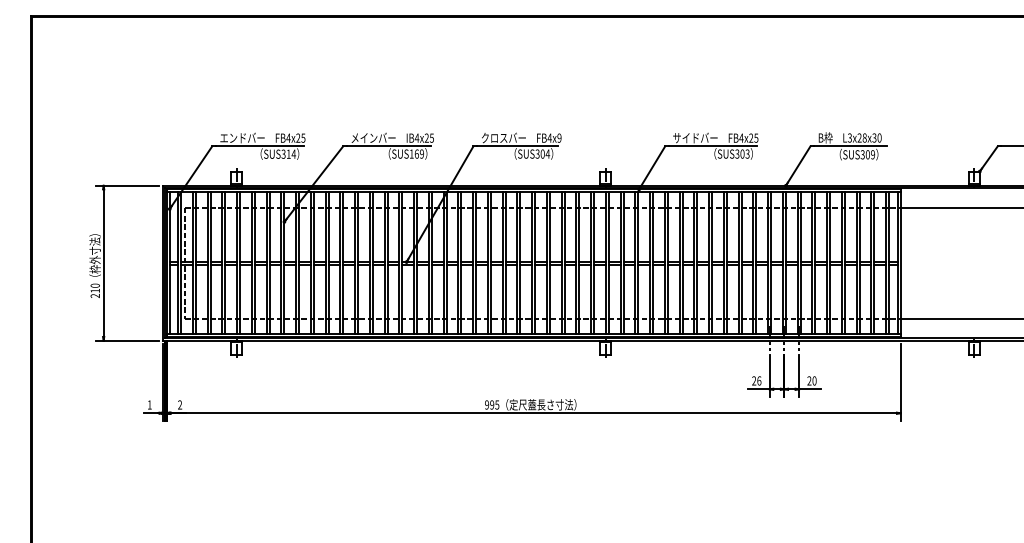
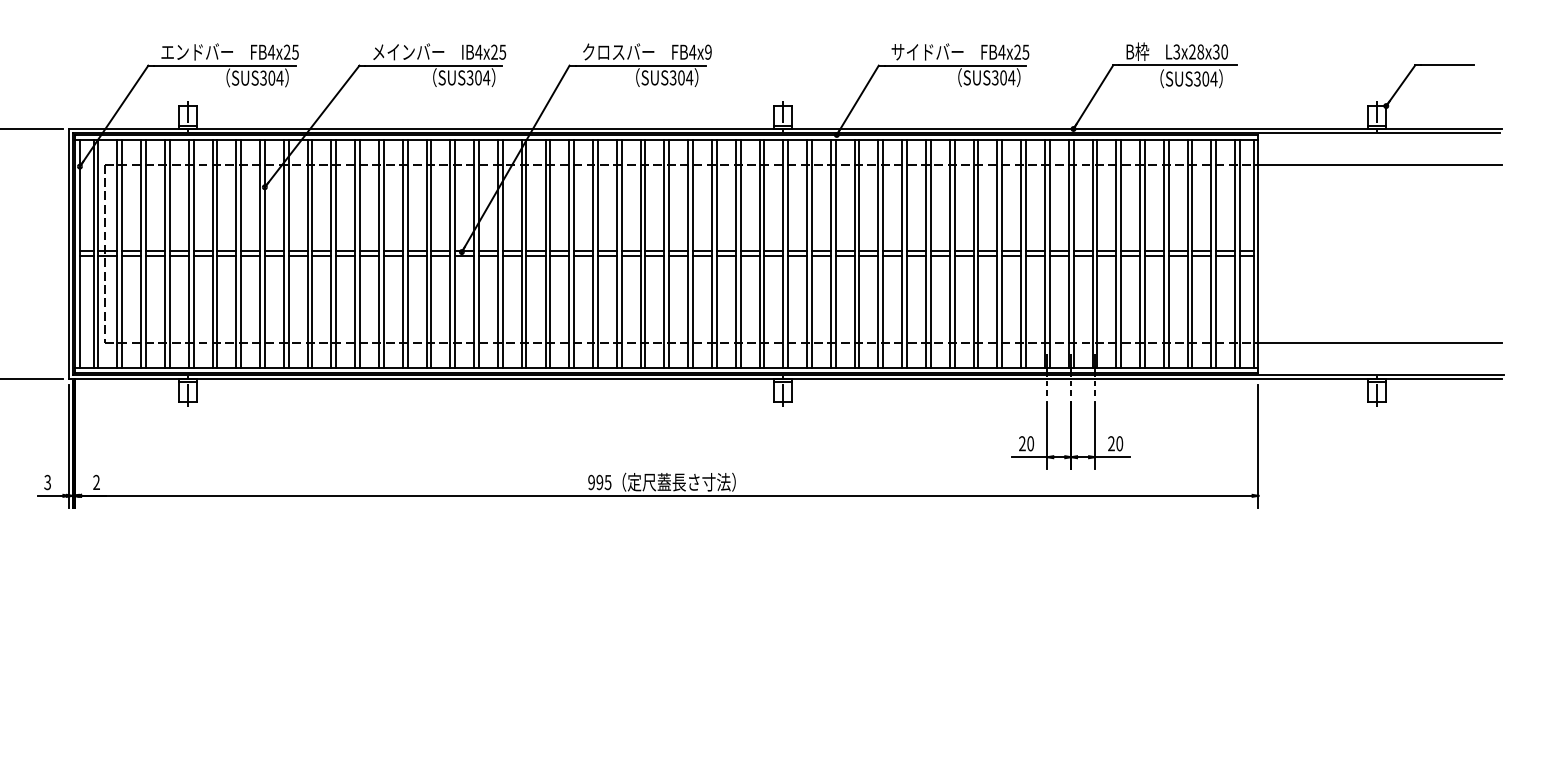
text: (288, 153) -> (271, 76), SUS314 -> SUS304
text: (416, 153) -> (477, 76), SUS169 -> SUS304
text: (747, 153) -> (1011, 76), SUS303 -> SUS304
text: (872, 154) -> (1213, 78), SUS309 -> SUS304
text: (759, 380) -> (1030, 443), 26 -> 20
text: (149, 404) -> (47, 481), 1 -> 3

